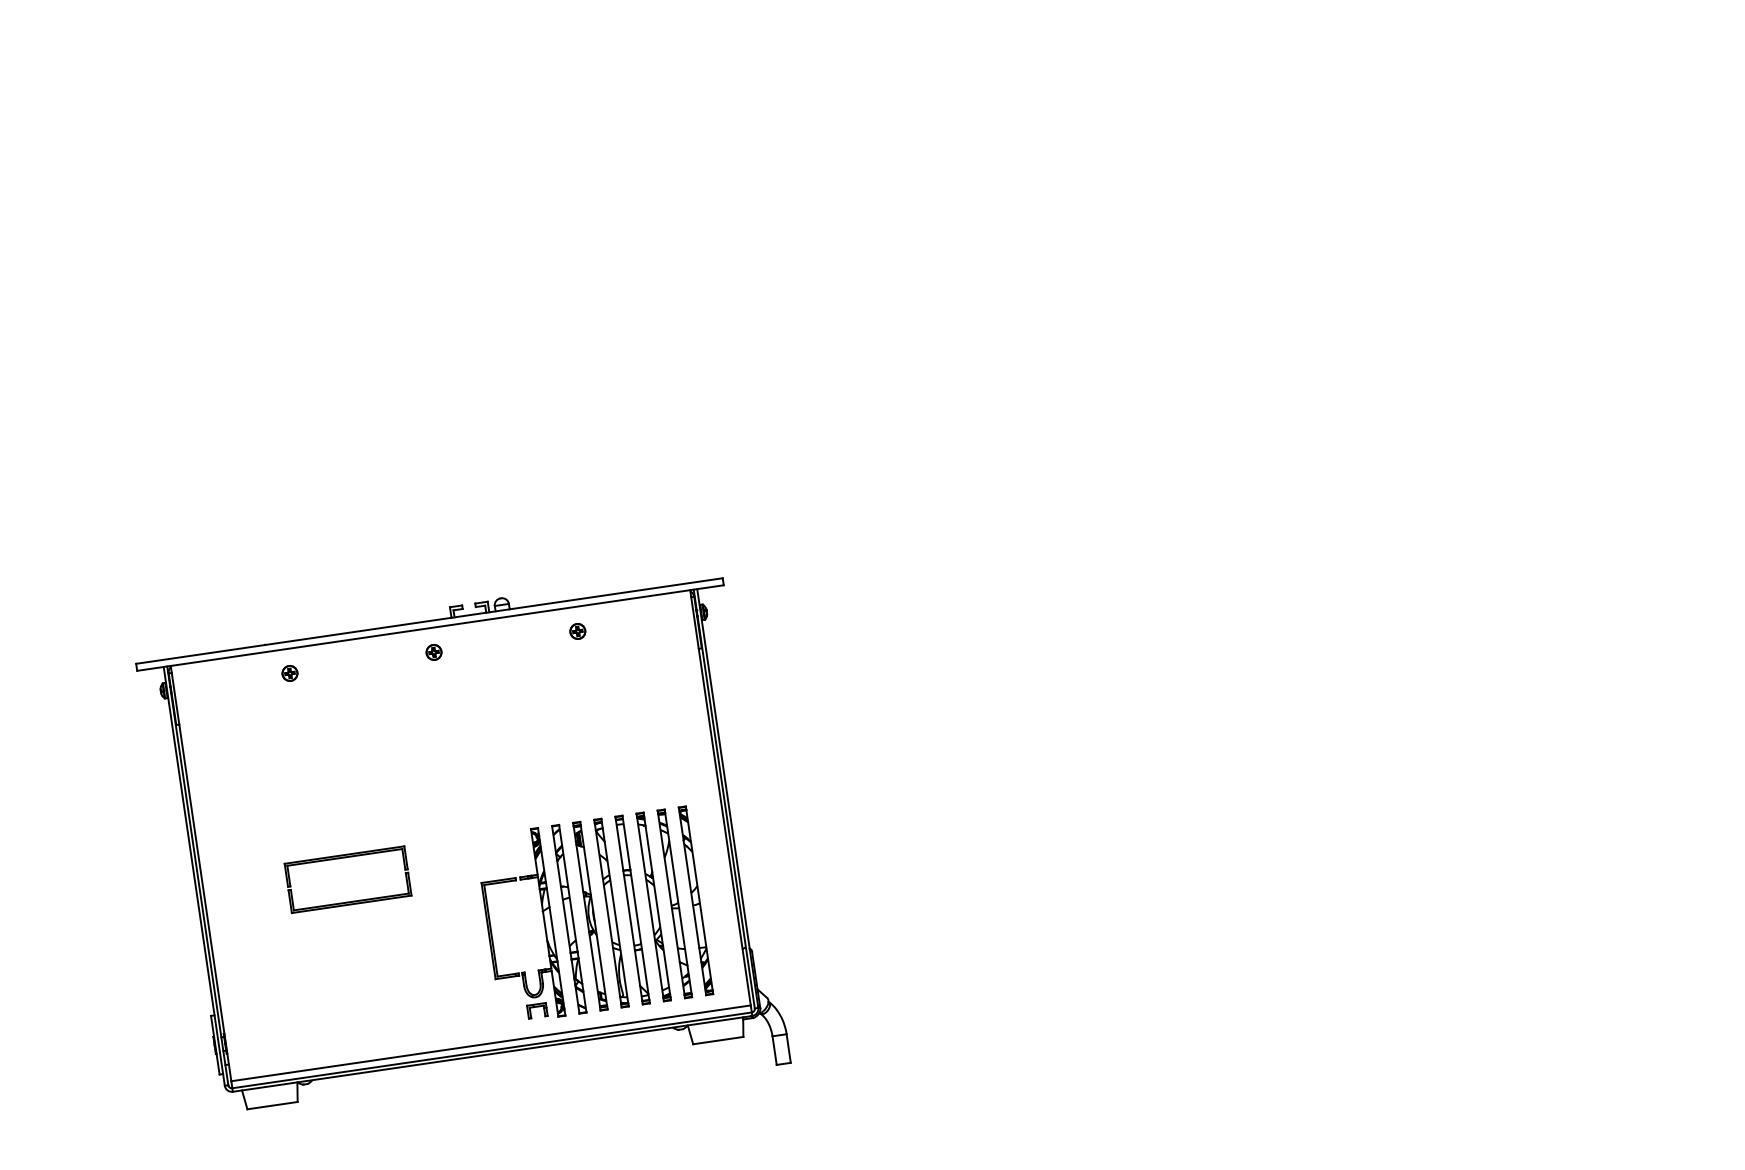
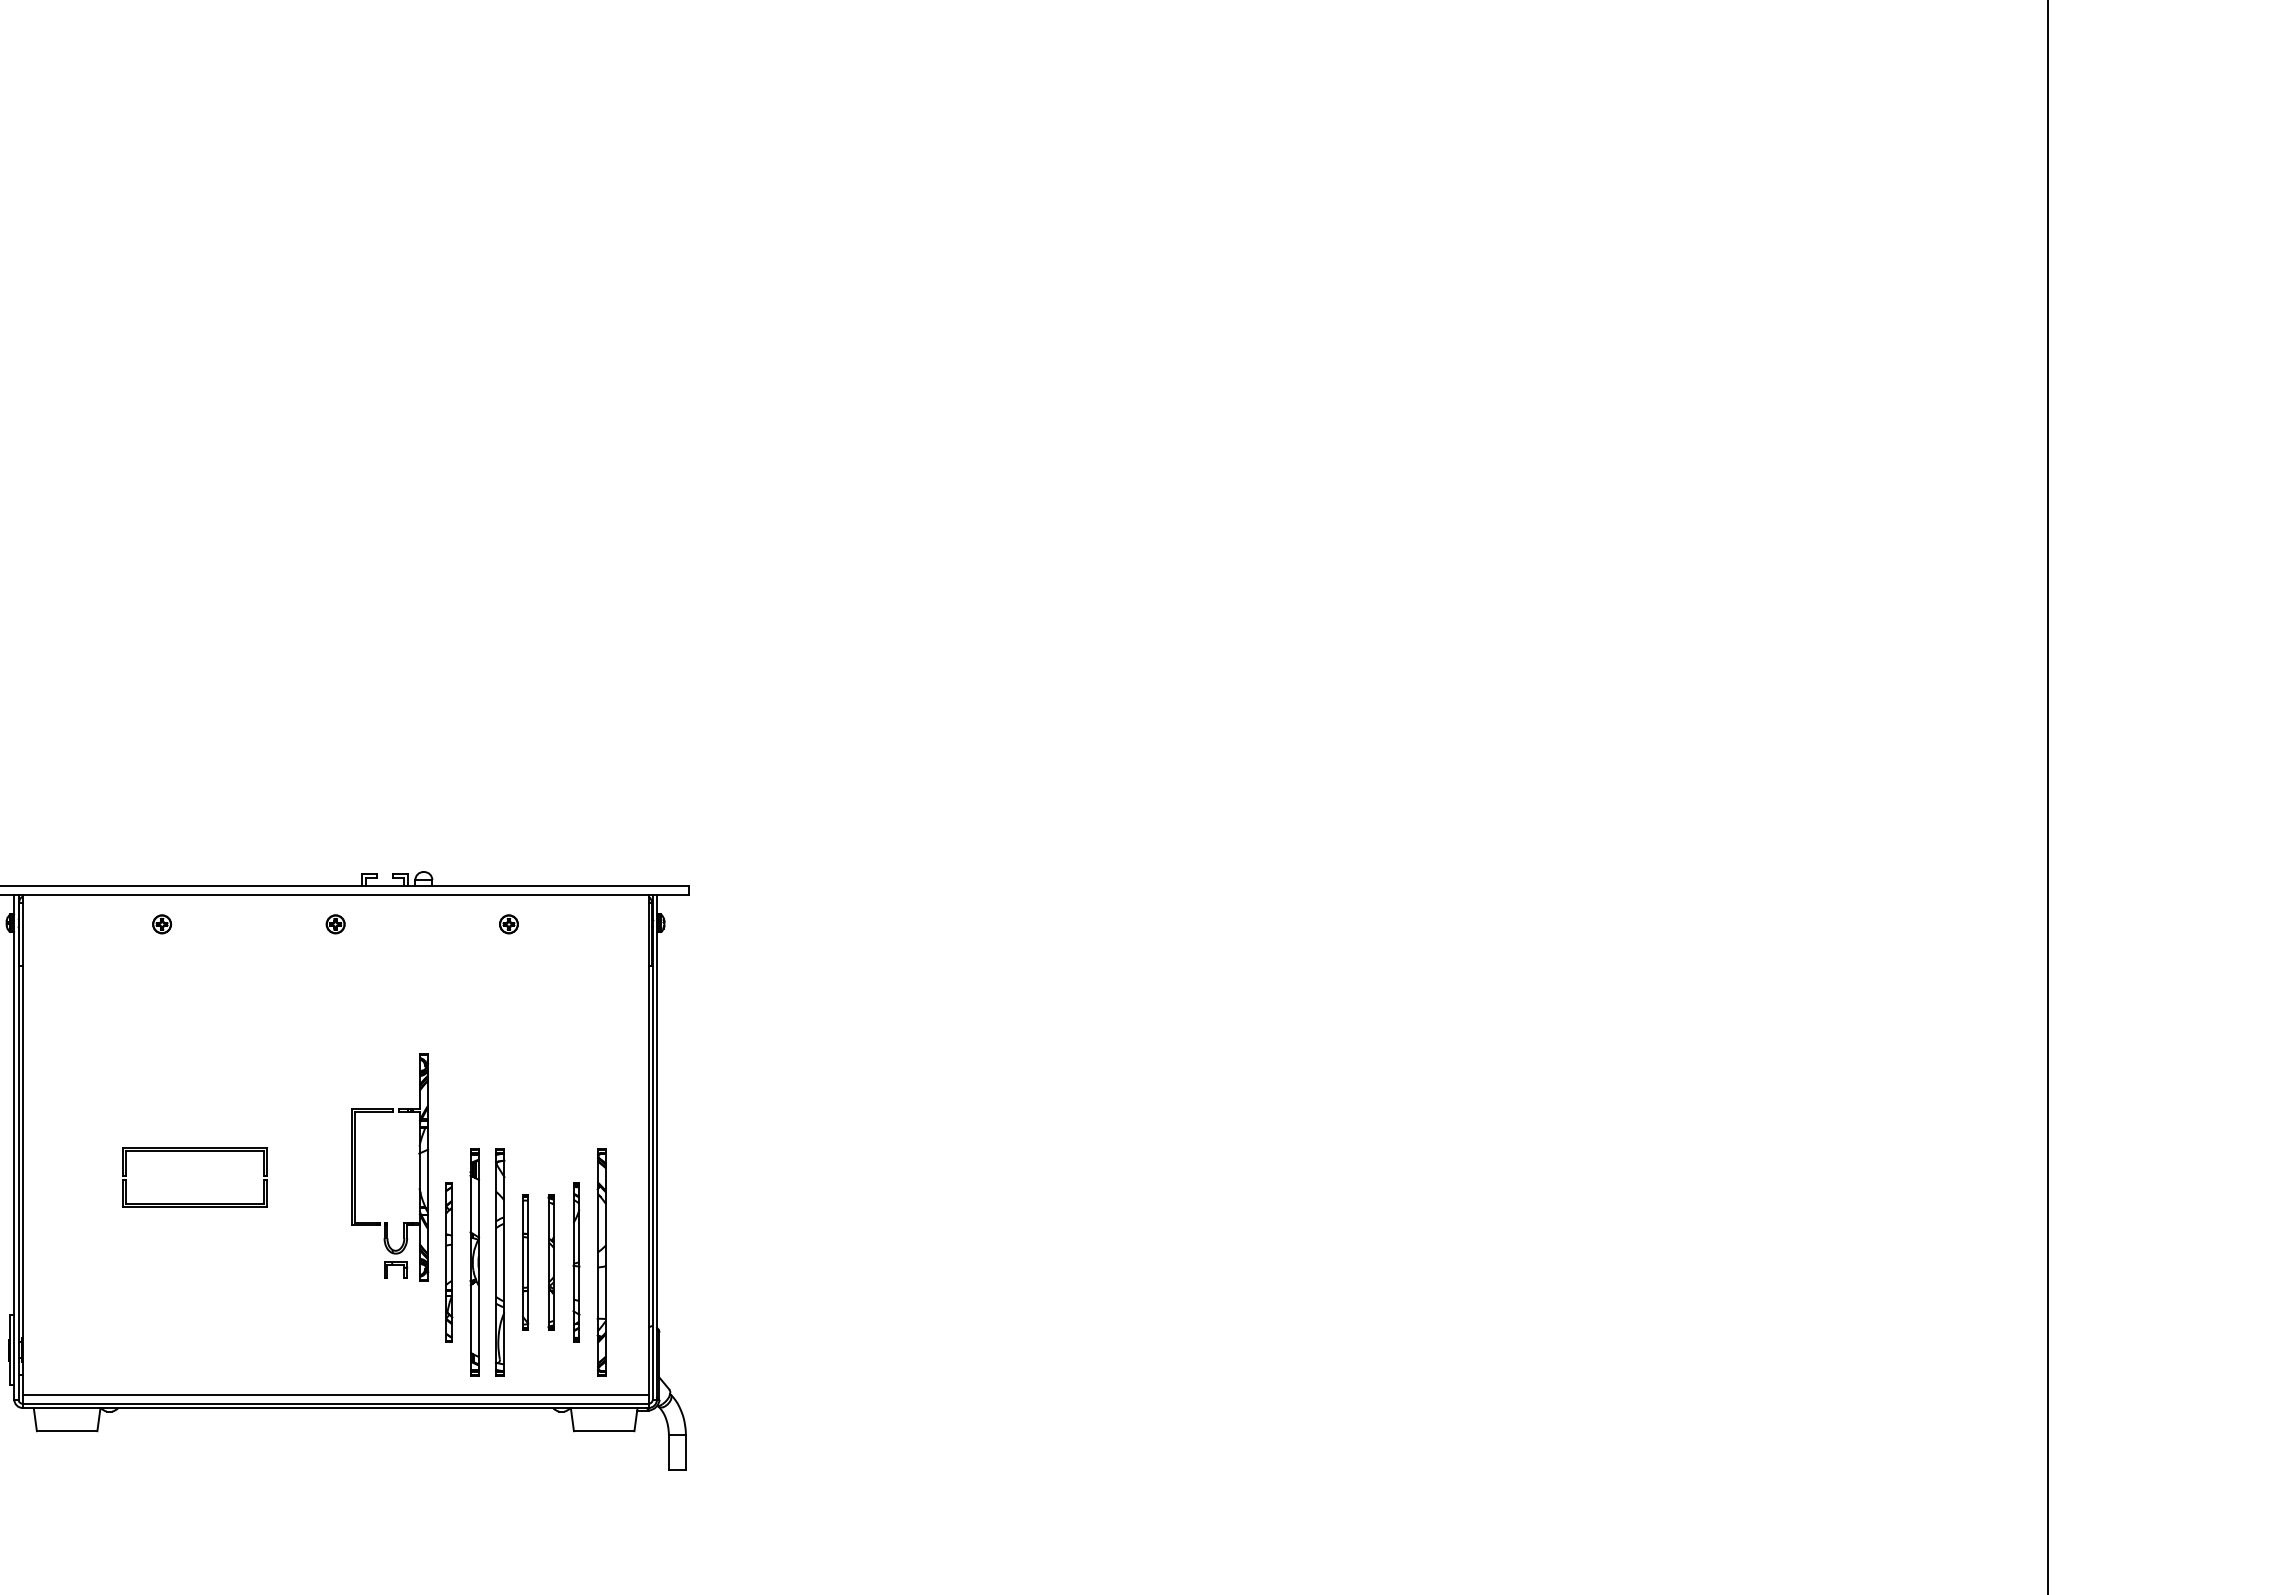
part: (674, 903) -> (576, 1262), size x0.7
part: (653, 907) -> (550, 1262), size x0.6
part: (632, 910) -> (525, 1262), size x0.6
part: (569, 919) -> (449, 1262), size x0.7
part: (544, 922) -> (419, 1167), moved

